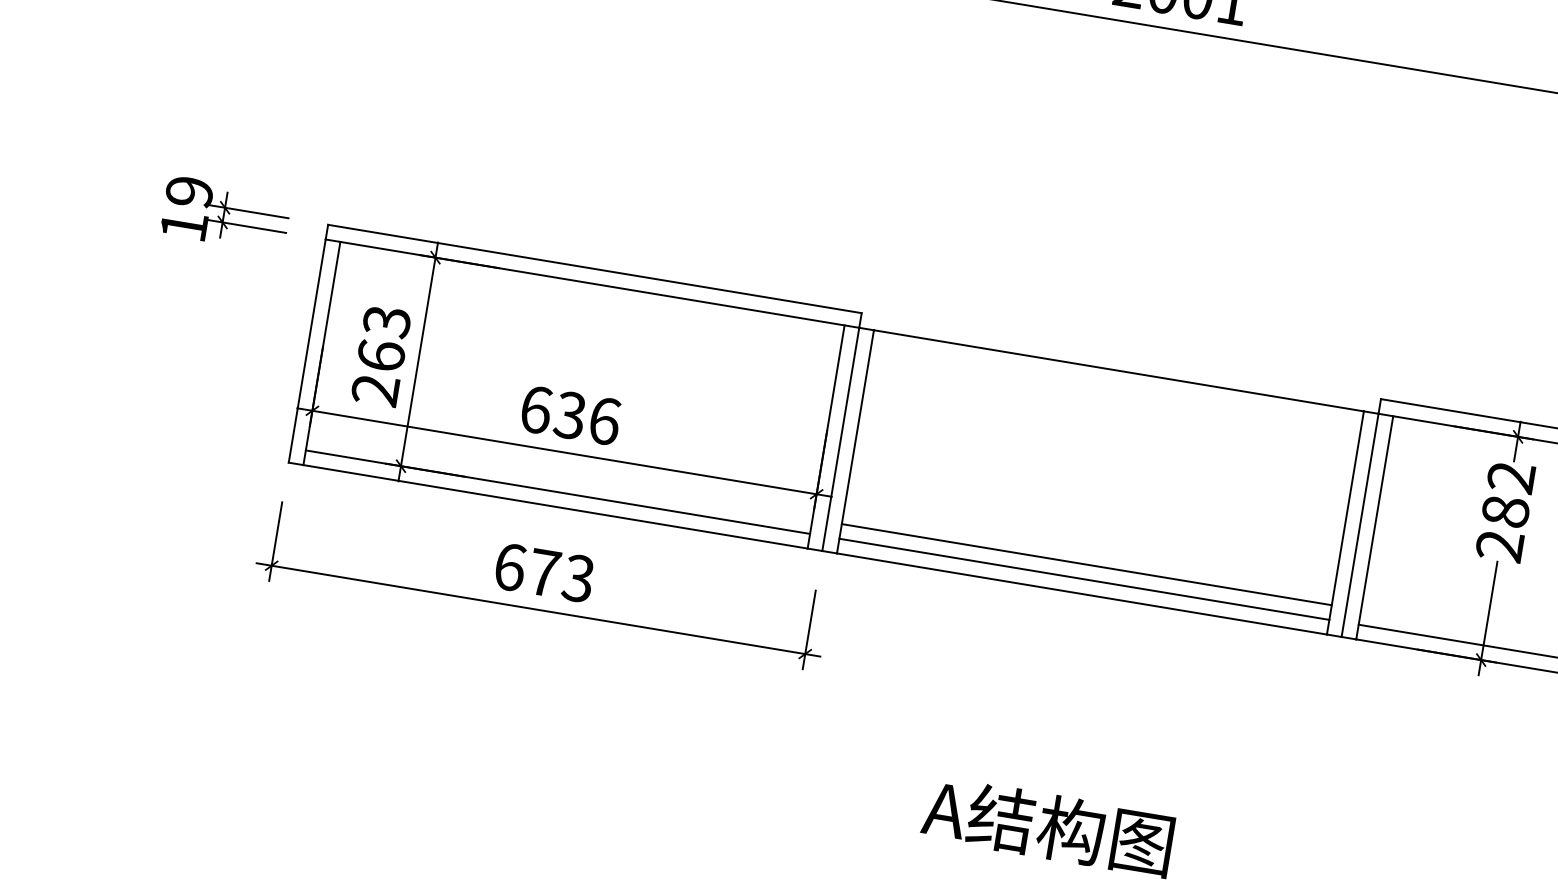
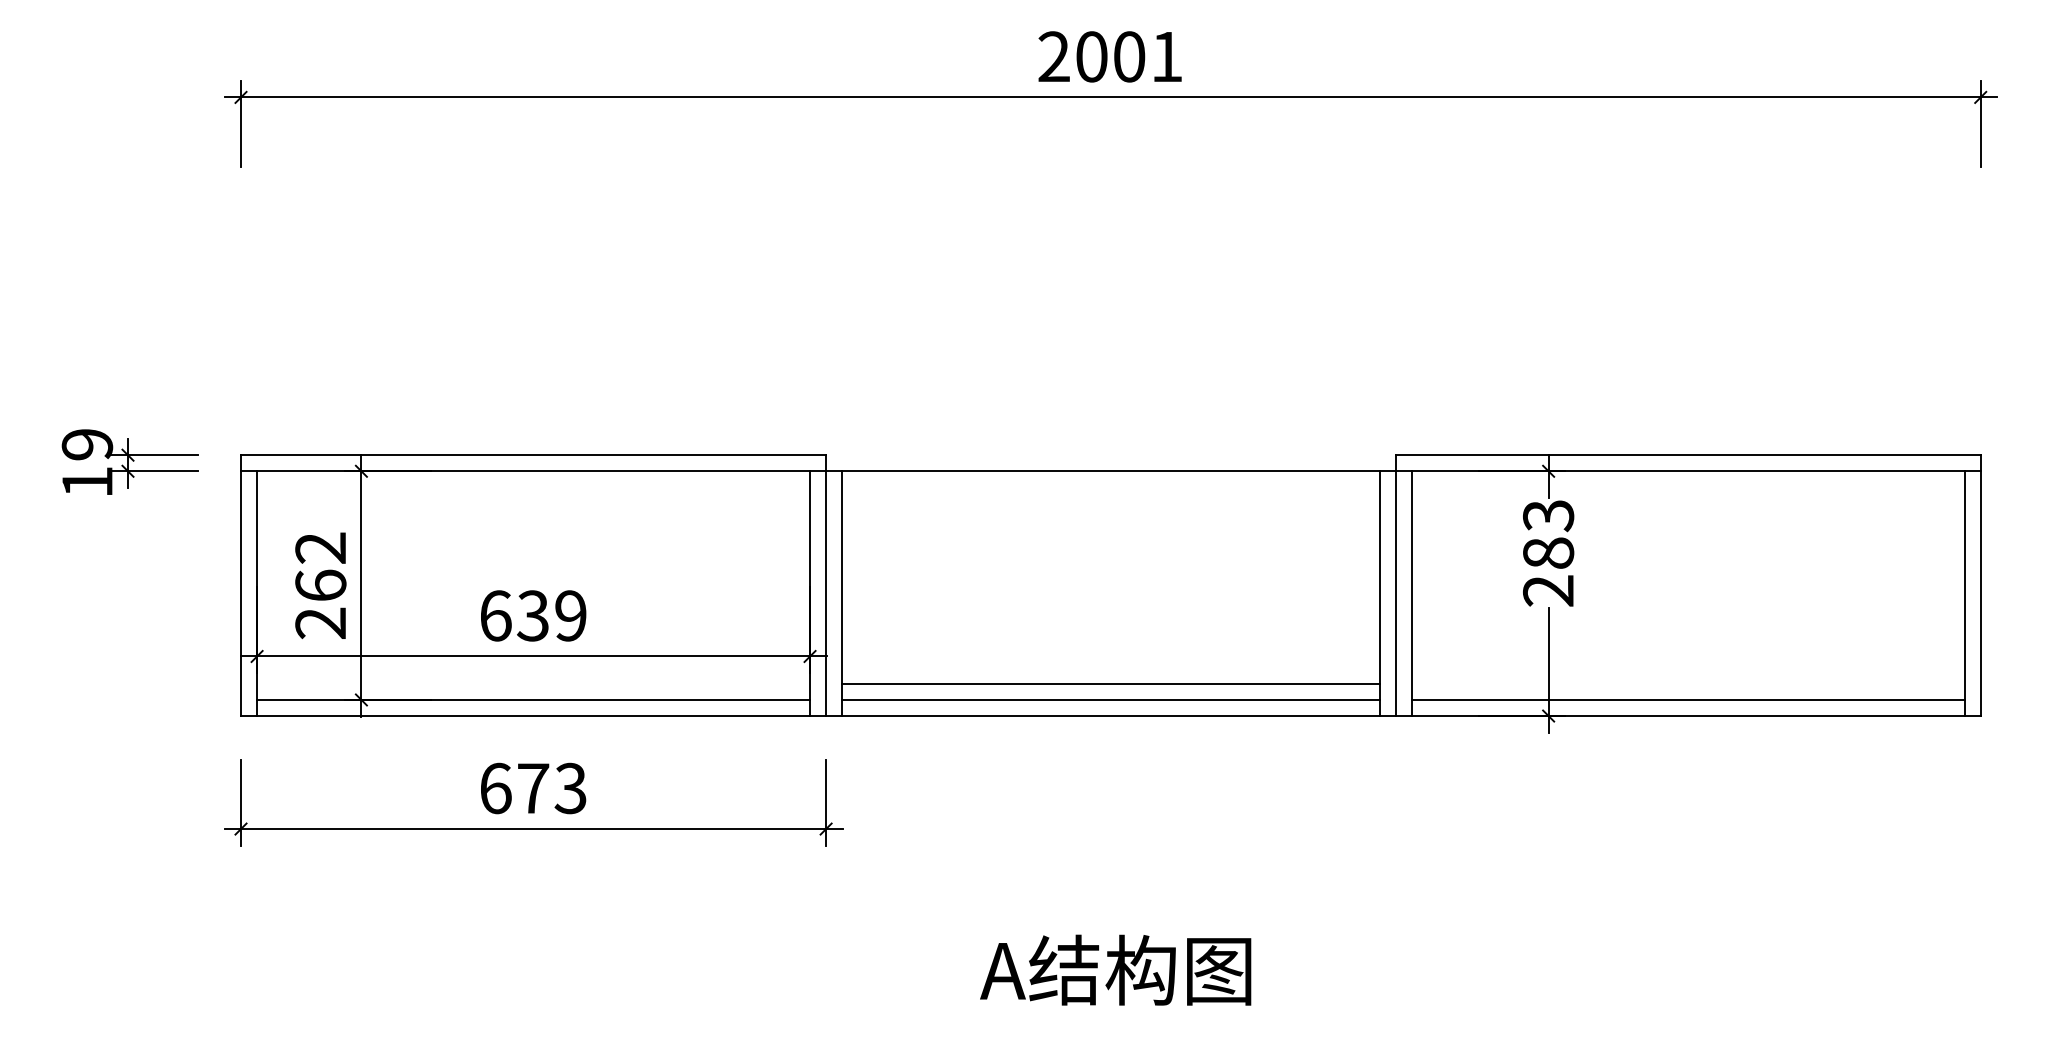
text: (386, 321) -> (320, 548), 263 -> 262
text: (604, 420) -> (570, 615), 636 -> 639
text: (1511, 478) -> (1548, 516), 282 -> 283

